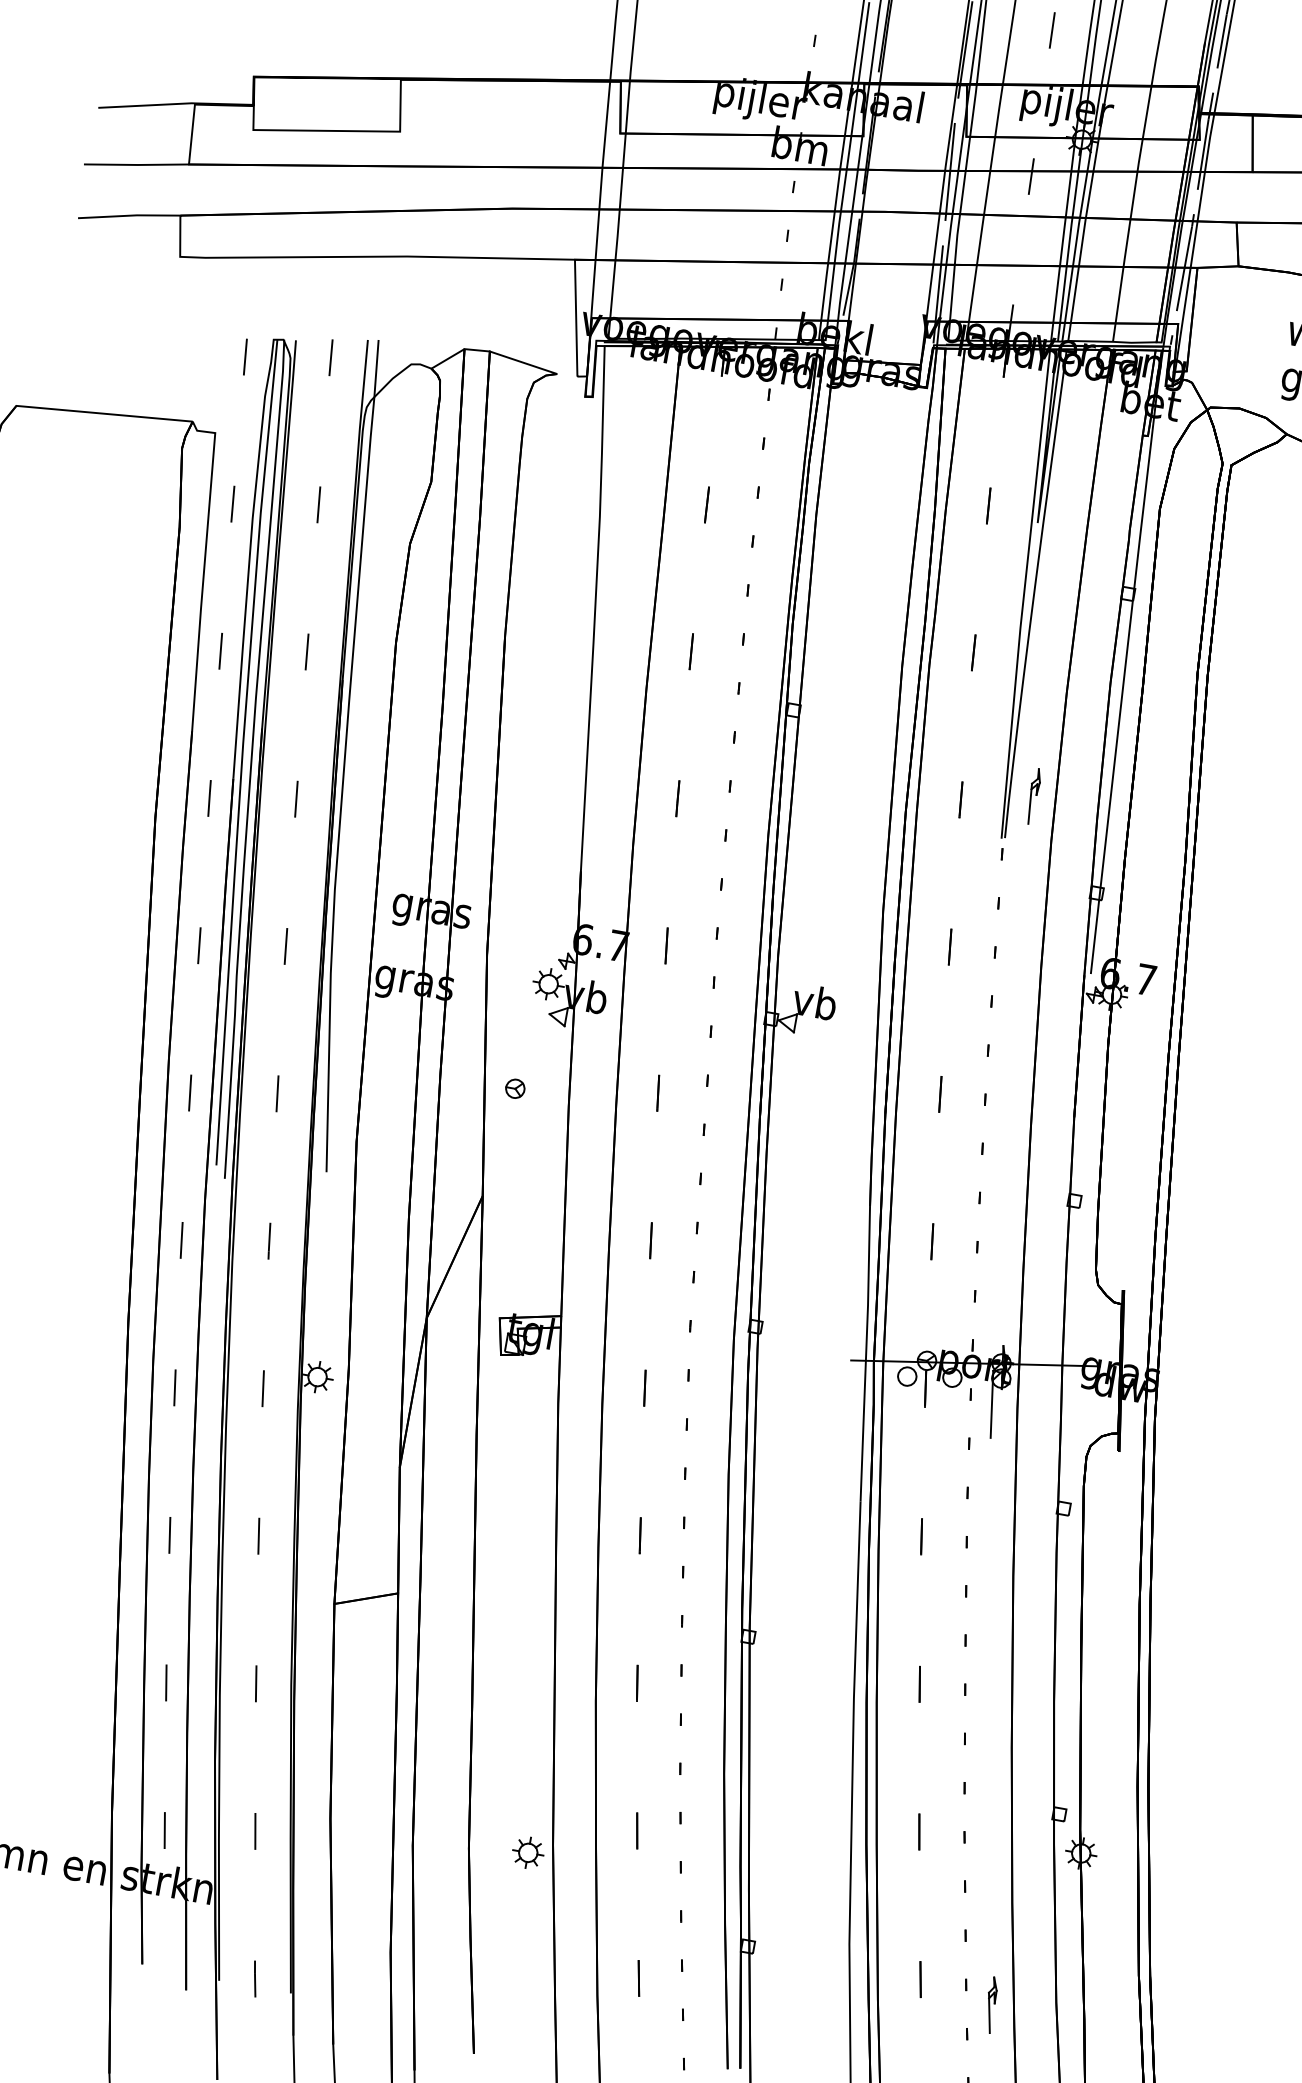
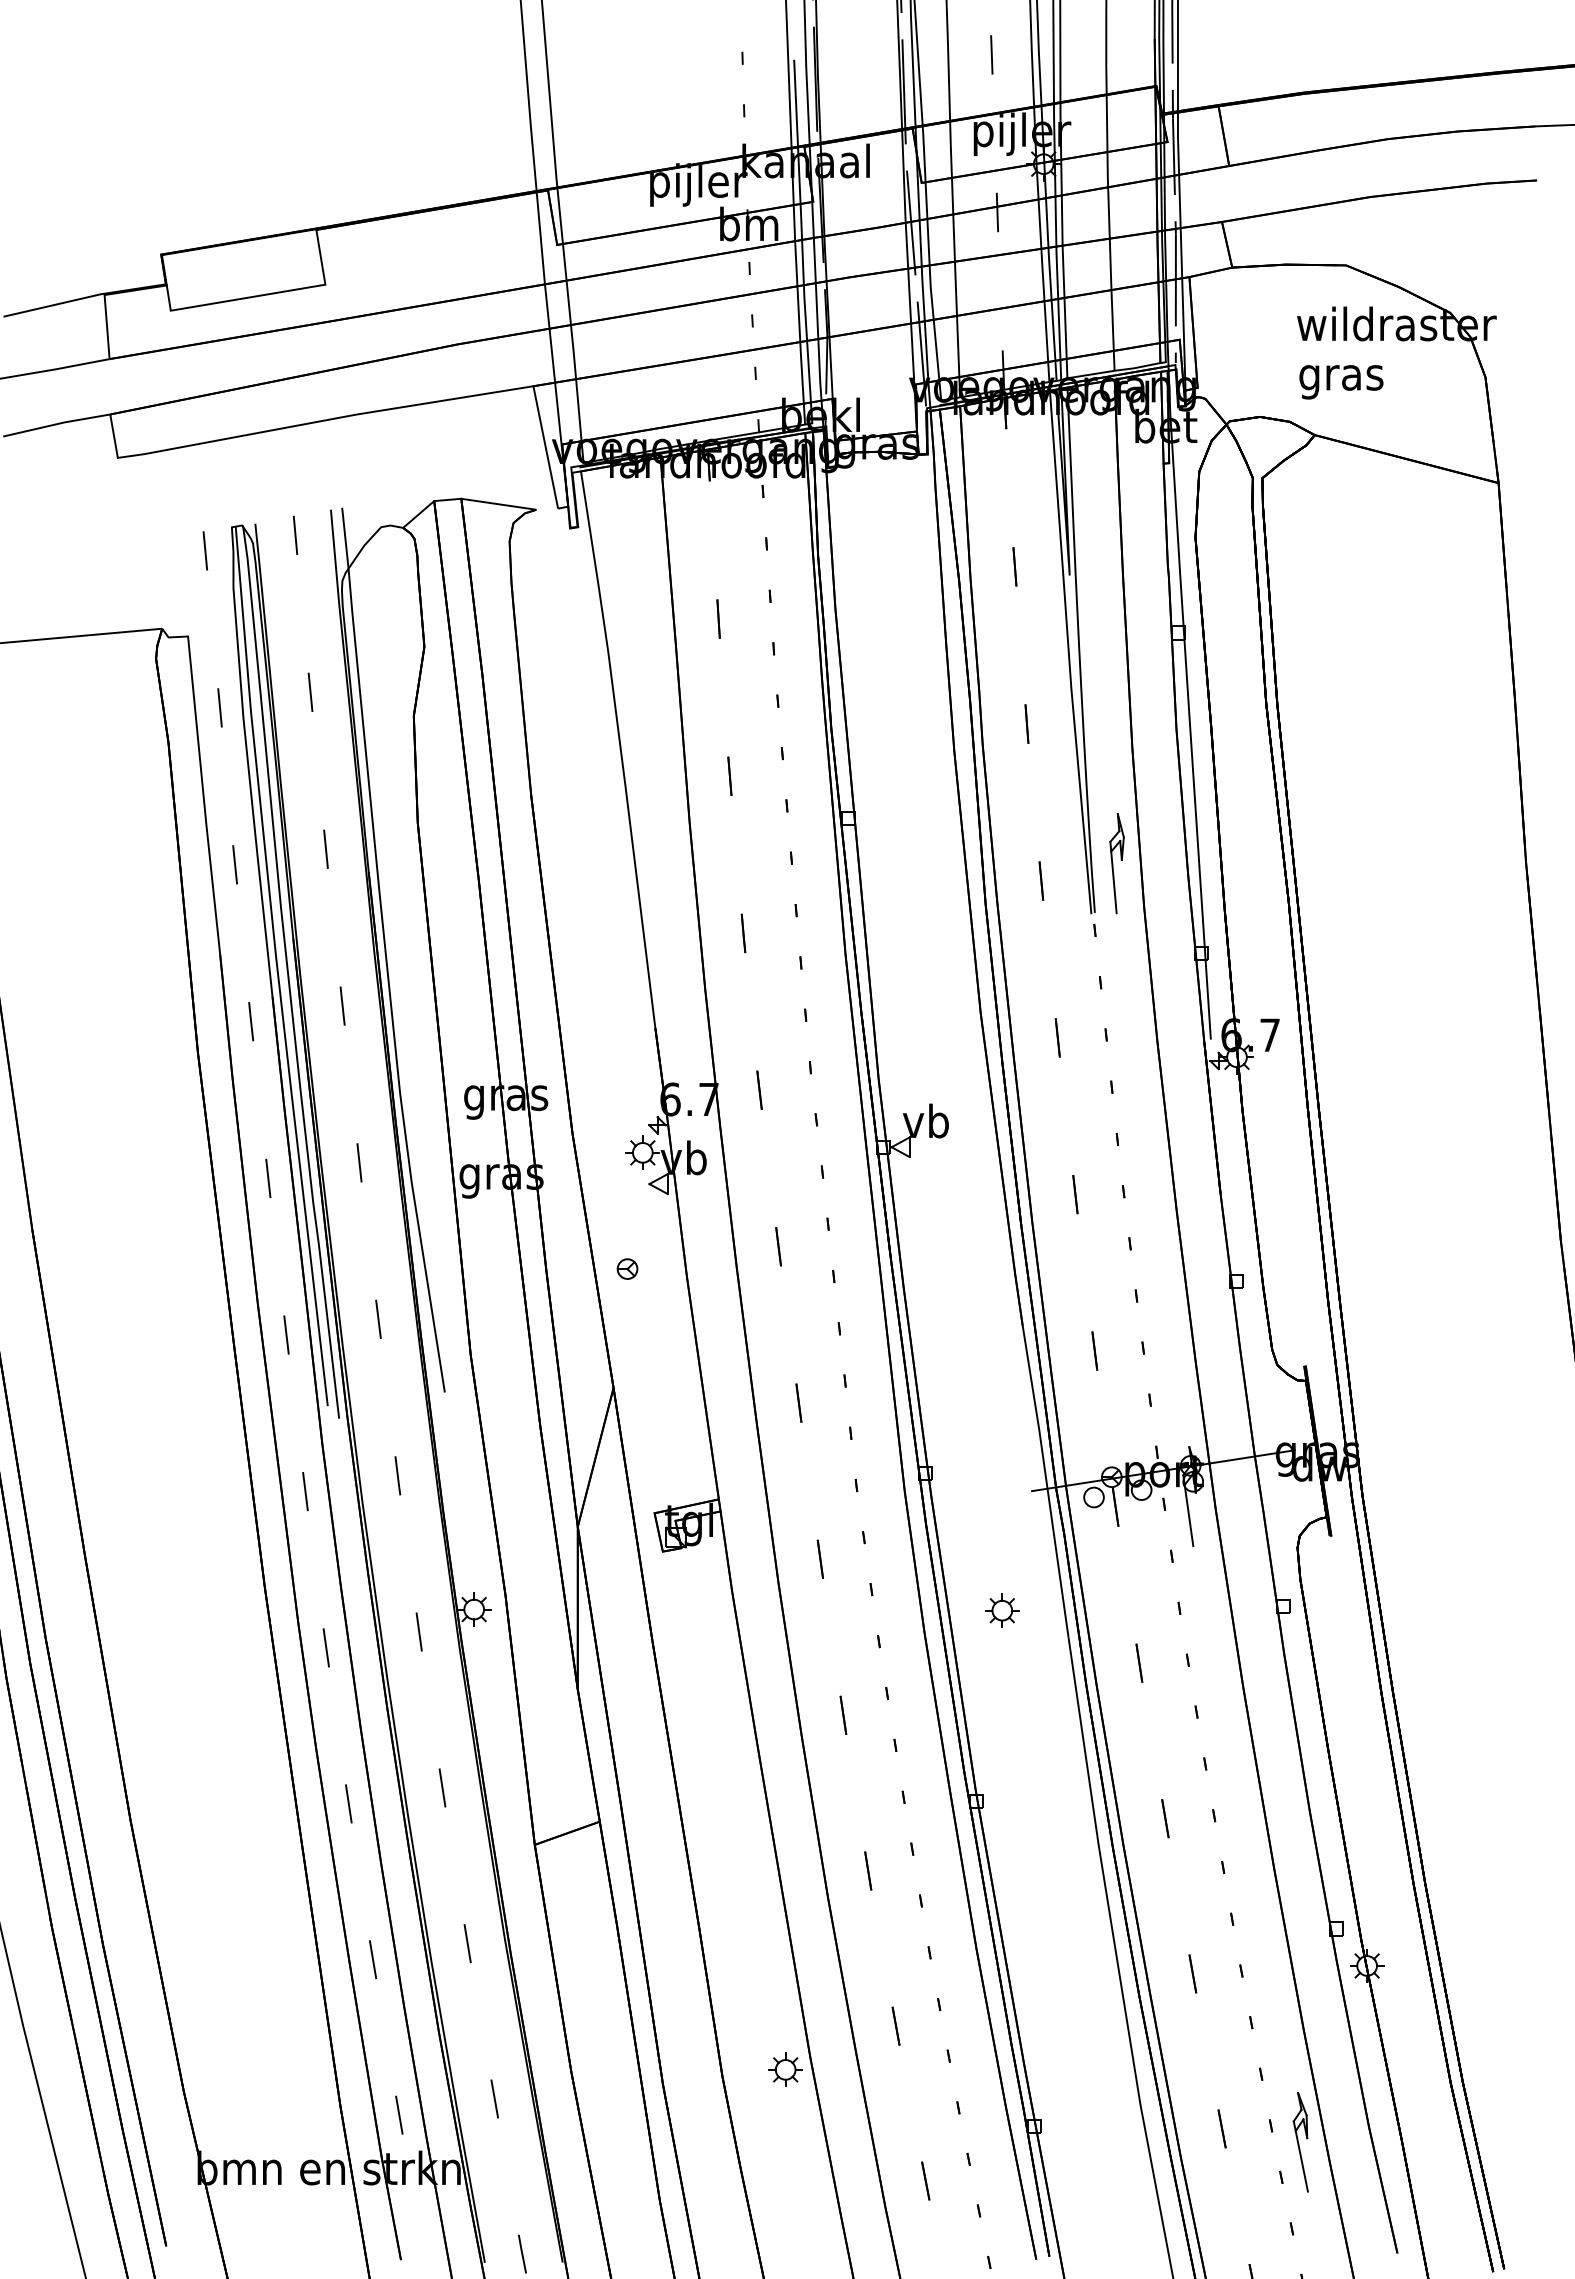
part: (1033, 796) -> (1116, 863), size x1.67
part: (804, 1465) -> (1002, 1610), added
part: (990, 2005) -> (1300, 2142), size x1.67

